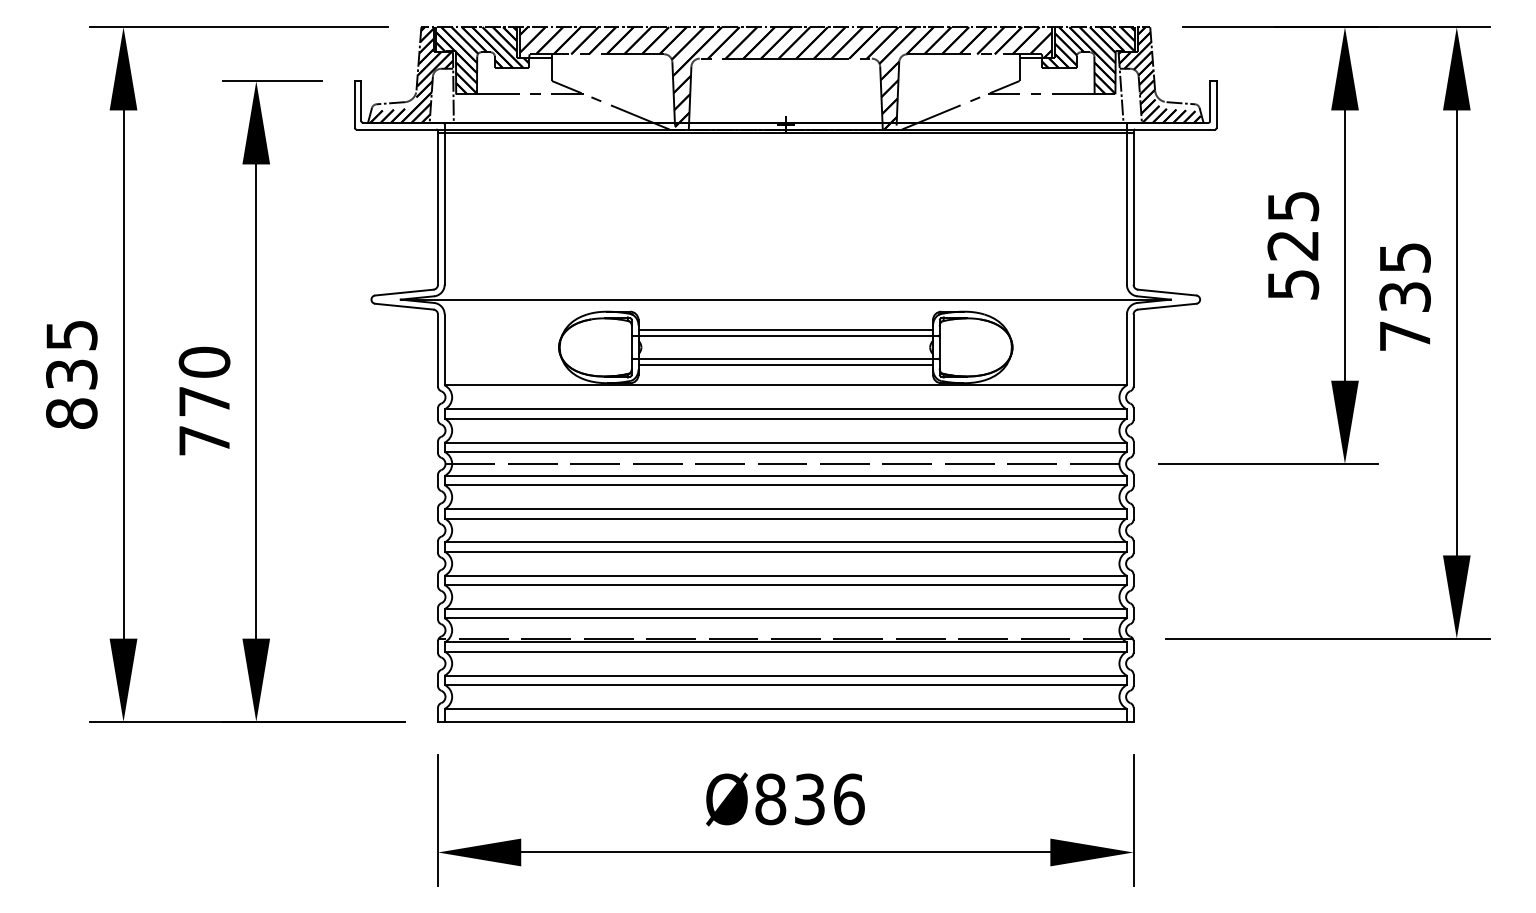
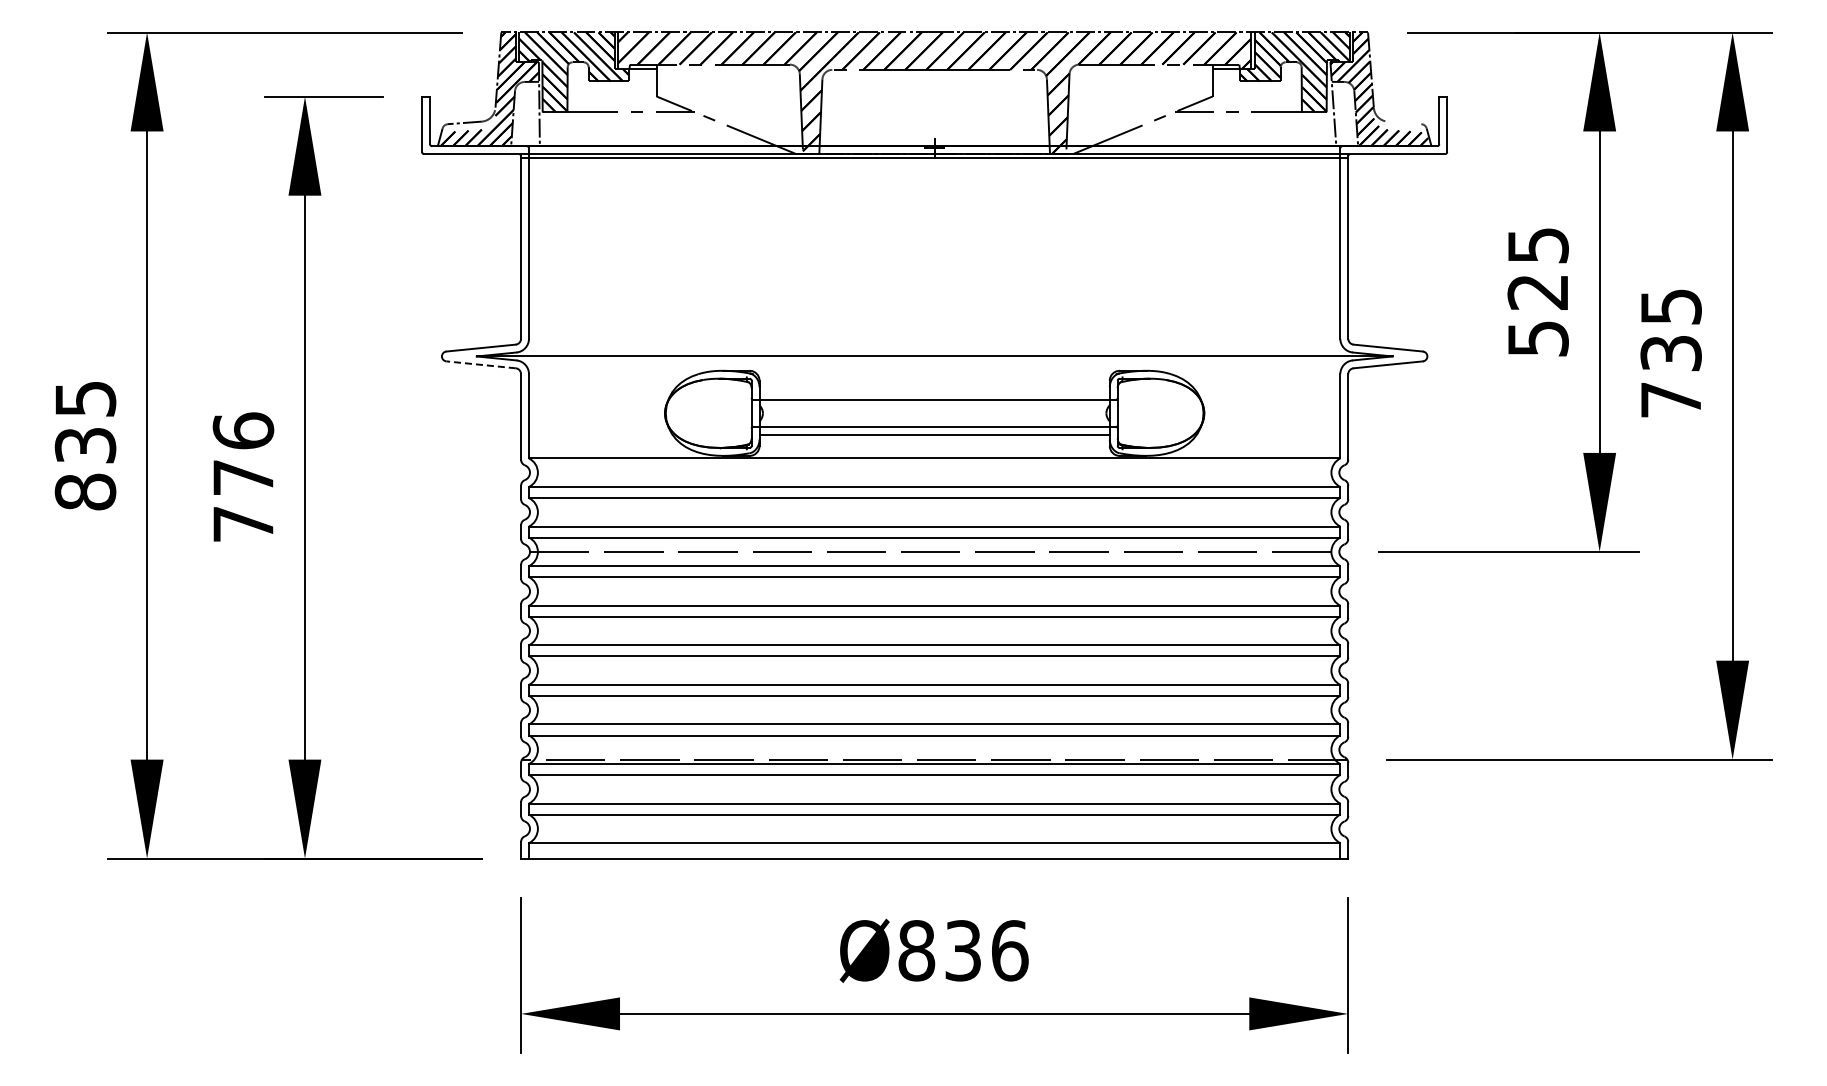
line: (1180, 102) -> (1404, 122), removed
line: (404, 306) -> (481, 364), solid -> dashed
line: (785, 329) -> (934, 392), removed
text: (204, 361) -> (243, 430), 770 -> 776

